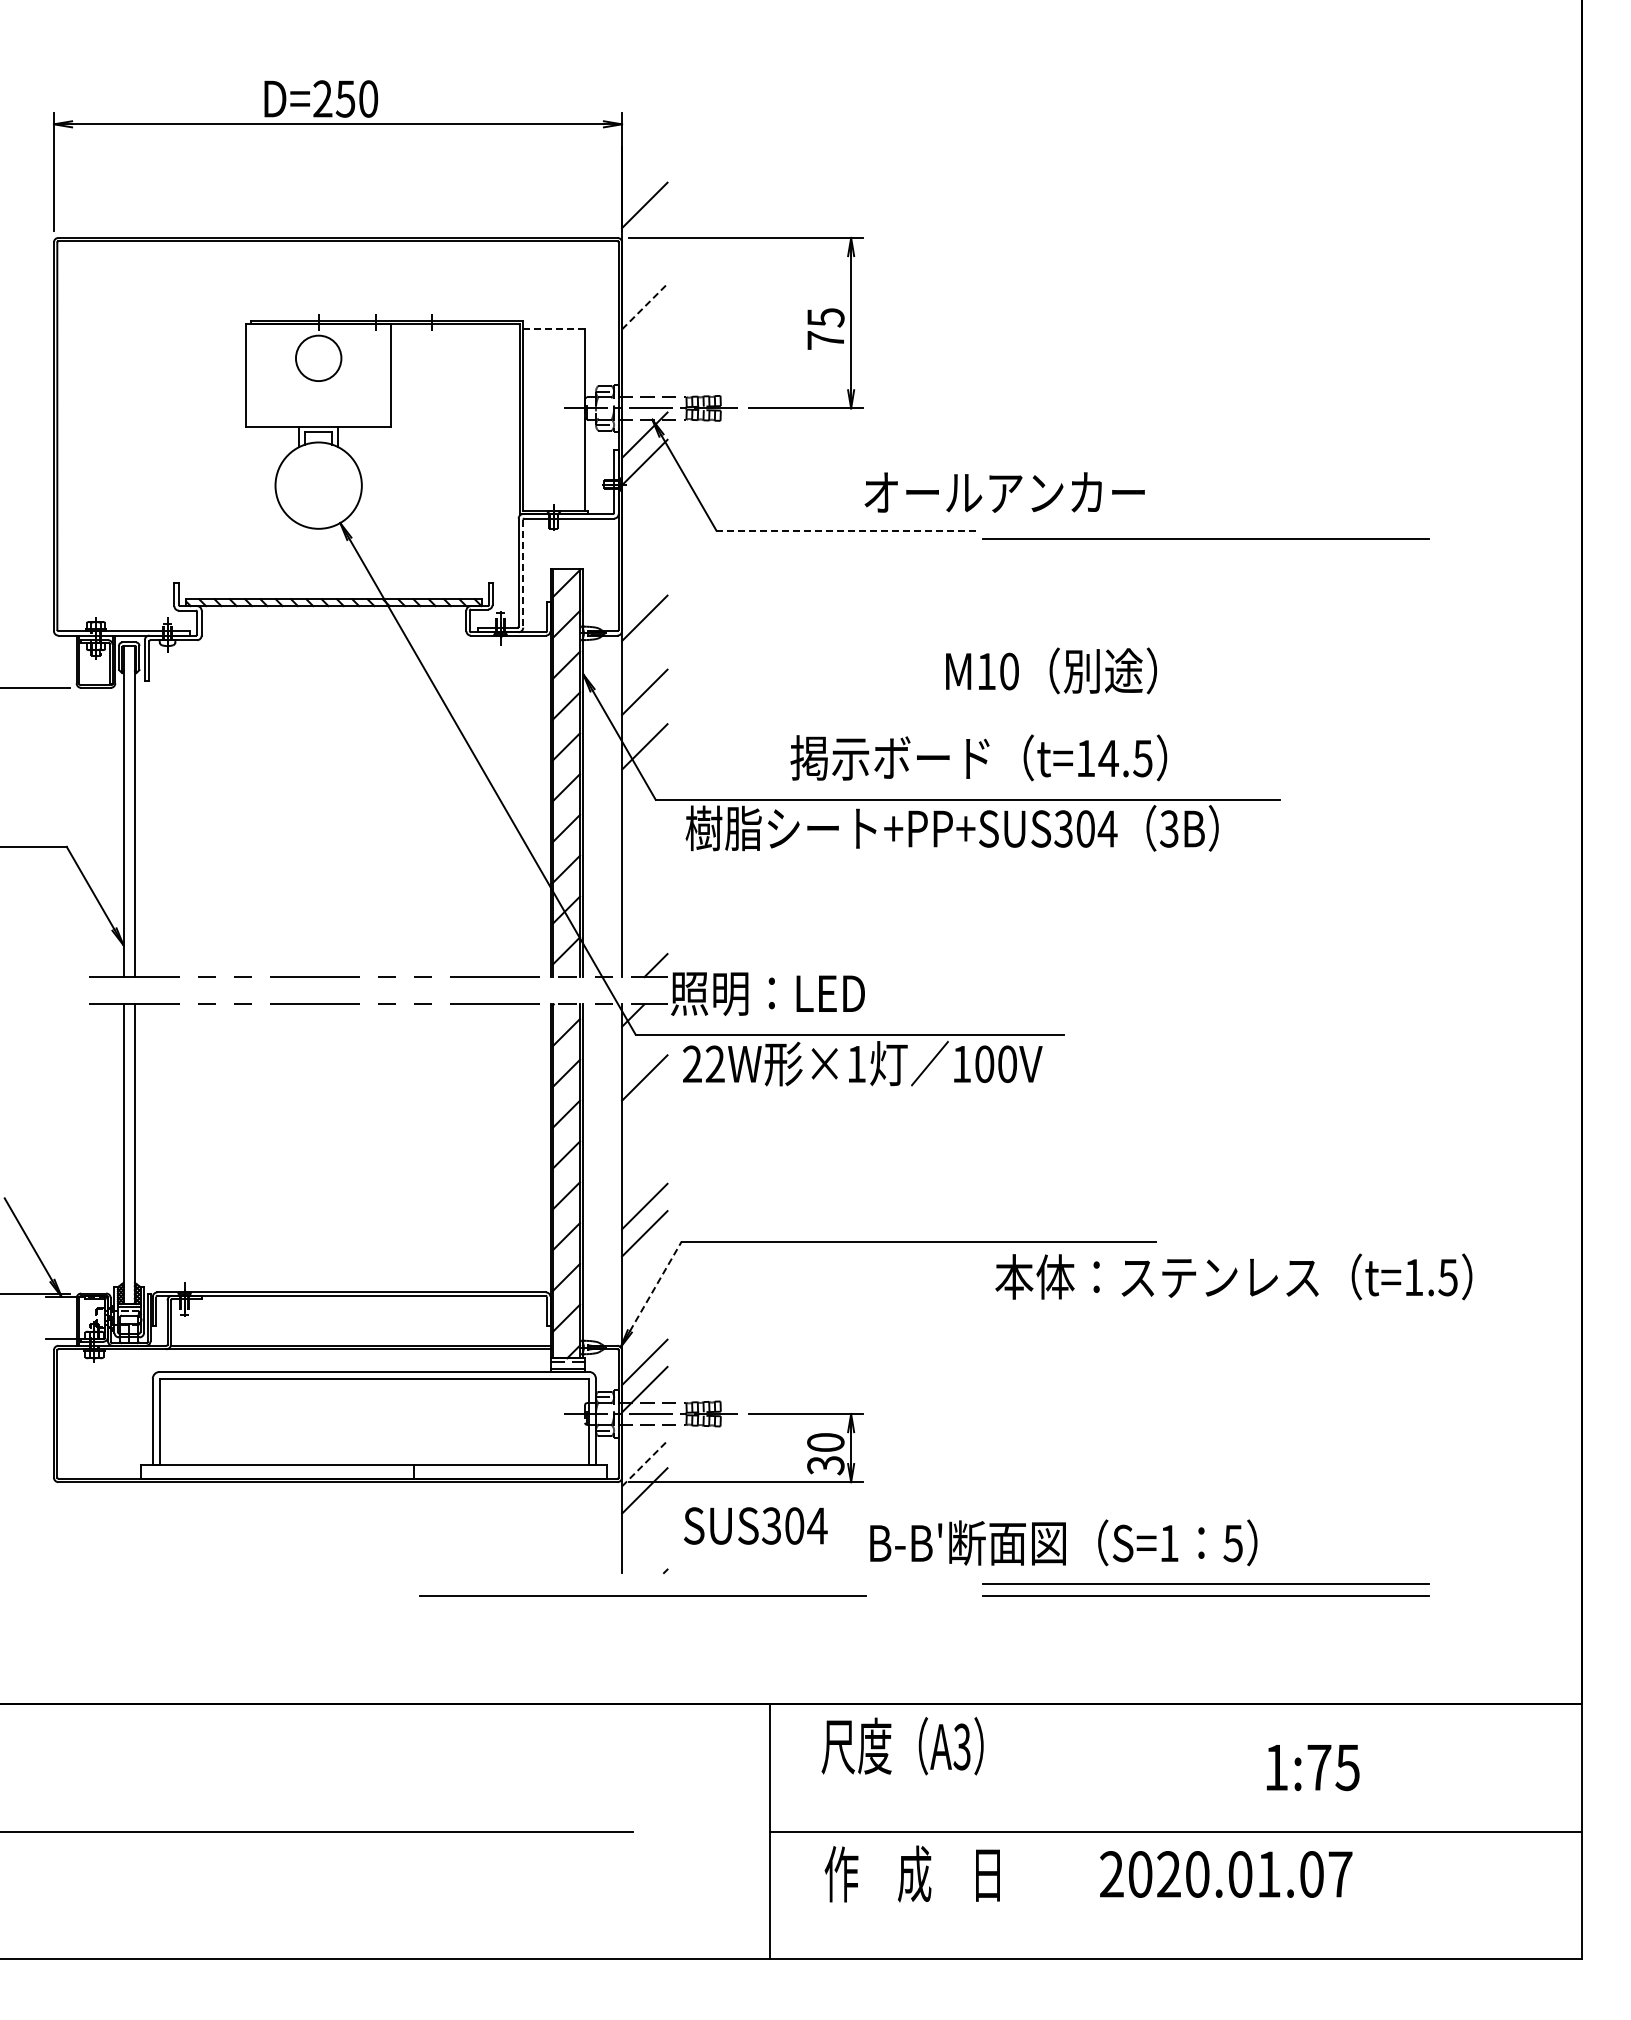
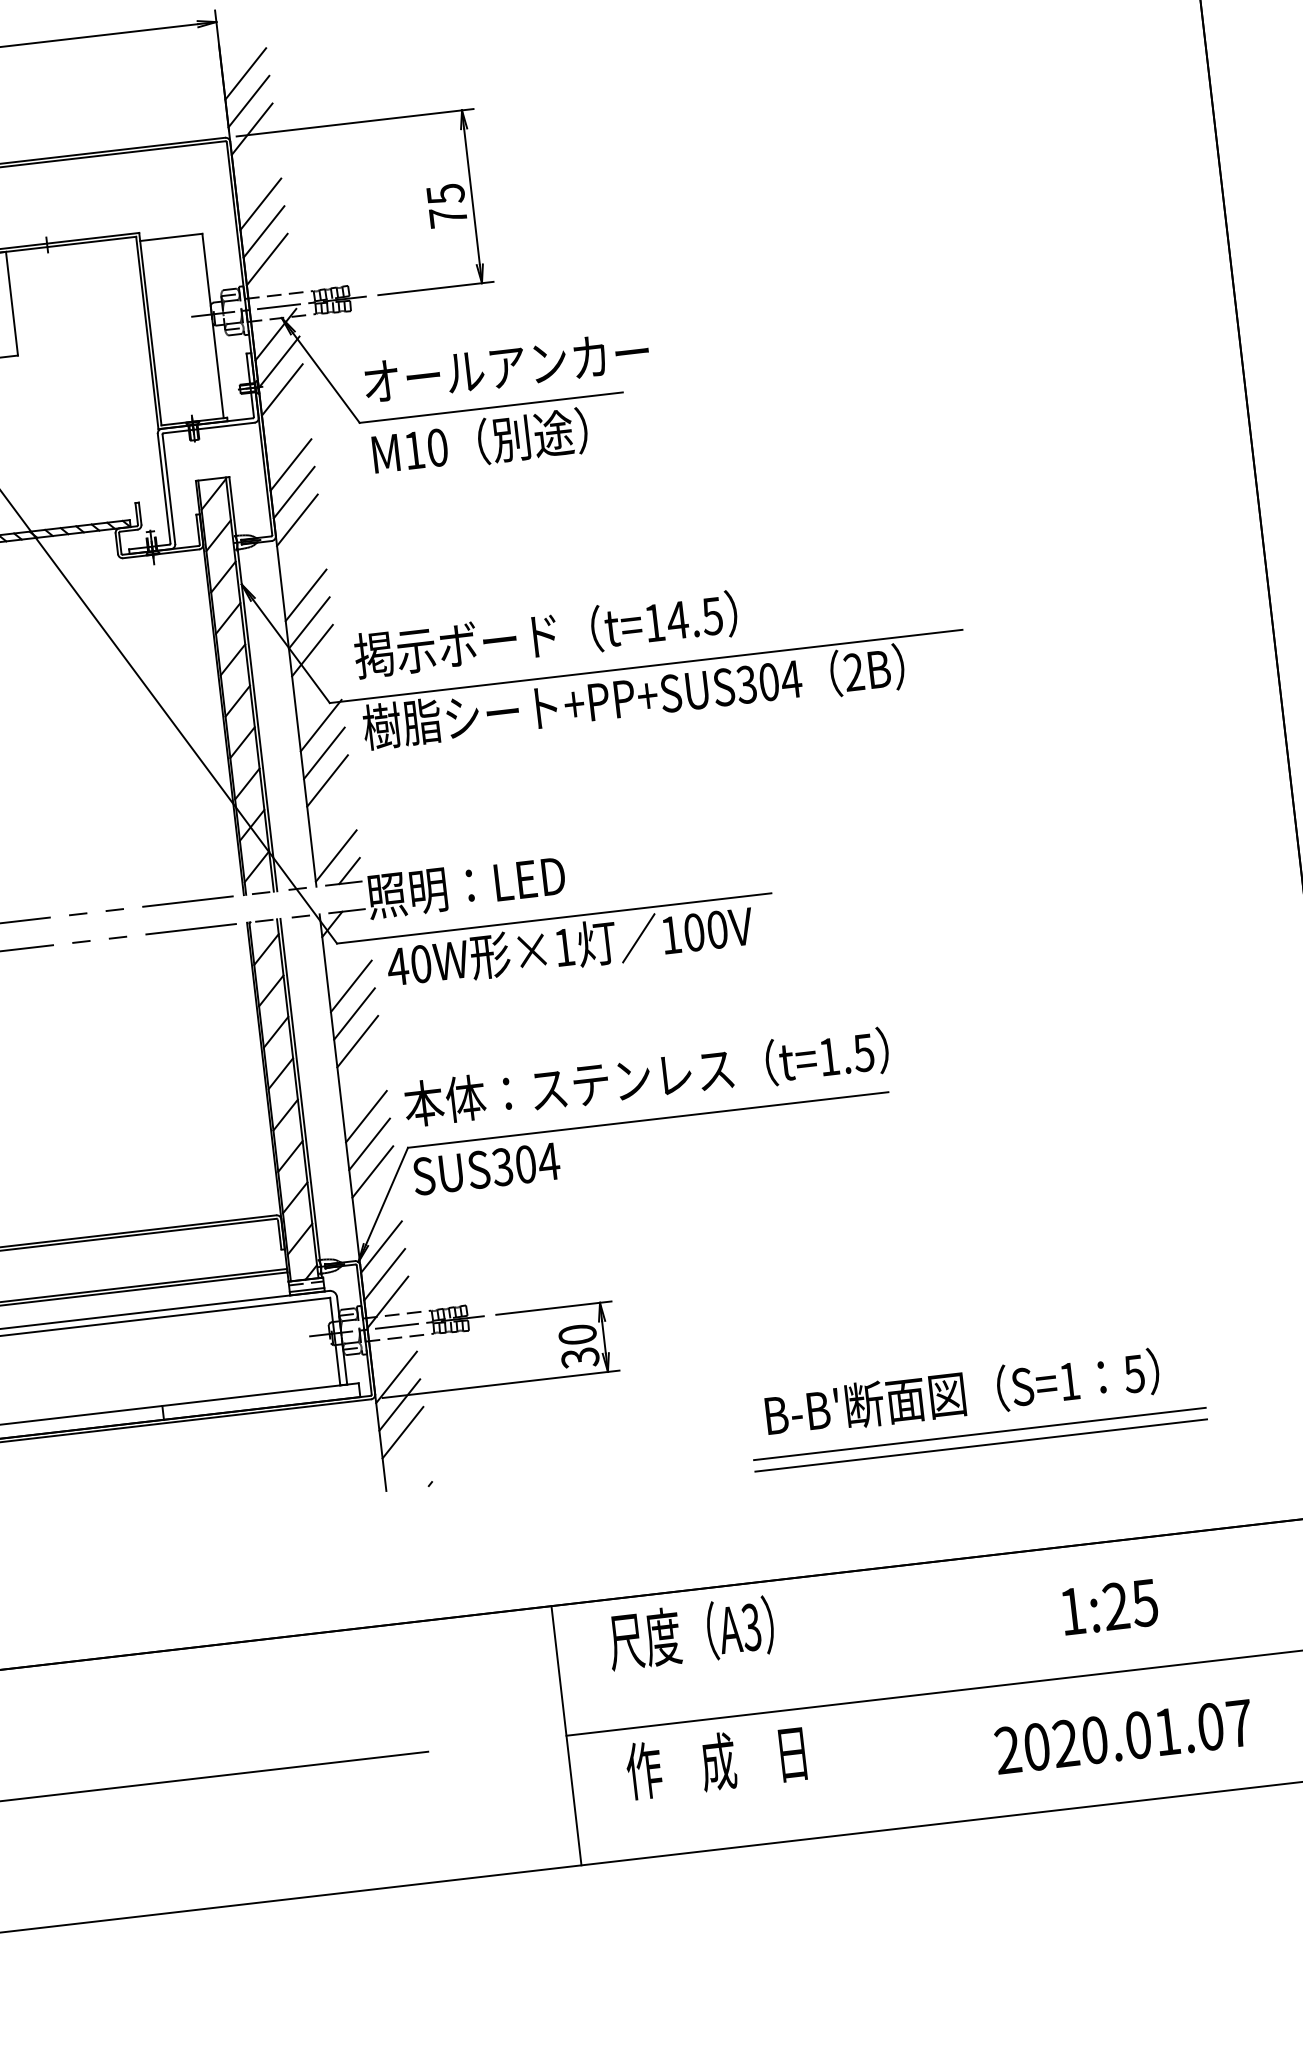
line: (644, 177) -> (245, 73), added
line: (644, 232) -> (251, 129), added
line: (645, 306) -> (261, 204), dashed -> solid
line: (553, 328) -> (170, 237), dashed -> solid
line: (644, 333) -> (263, 231), added
line: (644, 360) -> (266, 258), added
line: (644, 489) -> (281, 389), added
text: (1004, 492) -> (506, 366), moved
line: (846, 530) -> (491, 407), dashed -> solid
line: (1205, 538) -> (856, 373), removed
line: (644, 563) -> (290, 464), added
line: (523, 573) -> (169, 489), dashed -> solid
line: (644, 590) -> (293, 492), added
text: (1051, 670) -> (480, 441), moved
line: (644, 719) -> (308, 622), added
text: (978, 757) -> (545, 634), moved
line: (644, 820) -> (320, 725), added
text: (1169, 828) -> (854, 671), 3B -> 2B
line: (644, 847) -> (323, 752), added
line: (644, 875) -> (327, 781), added
line: (644, 949) -> (335, 856), added
text: (703, 1064) -> (409, 965), 22W -> 40W
line: (644, 1105) -> (354, 1014), added
line: (644, 1132) -> (357, 1041), added
line: (644, 1260) -> (372, 1171), added
text: (1233, 1276) -> (646, 1077), moved
line: (655, 1286) -> (386, 1196), dashed -> solid
line: (644, 1334) -> (381, 1246), added
line: (645, 1463) -> (397, 1377), dashed -> solid
line: (644, 1517) -> (402, 1432), added
text: (755, 1525) -> (486, 1168), moved
text: (1063, 1542) -> (962, 1392), moved
line: (642, 1595) -> (409, 1511), removed
text: (1319, 1767) -> (1116, 1606), 1:75 -> 1:25
text: (1226, 1874) -> (1124, 1736), moved

